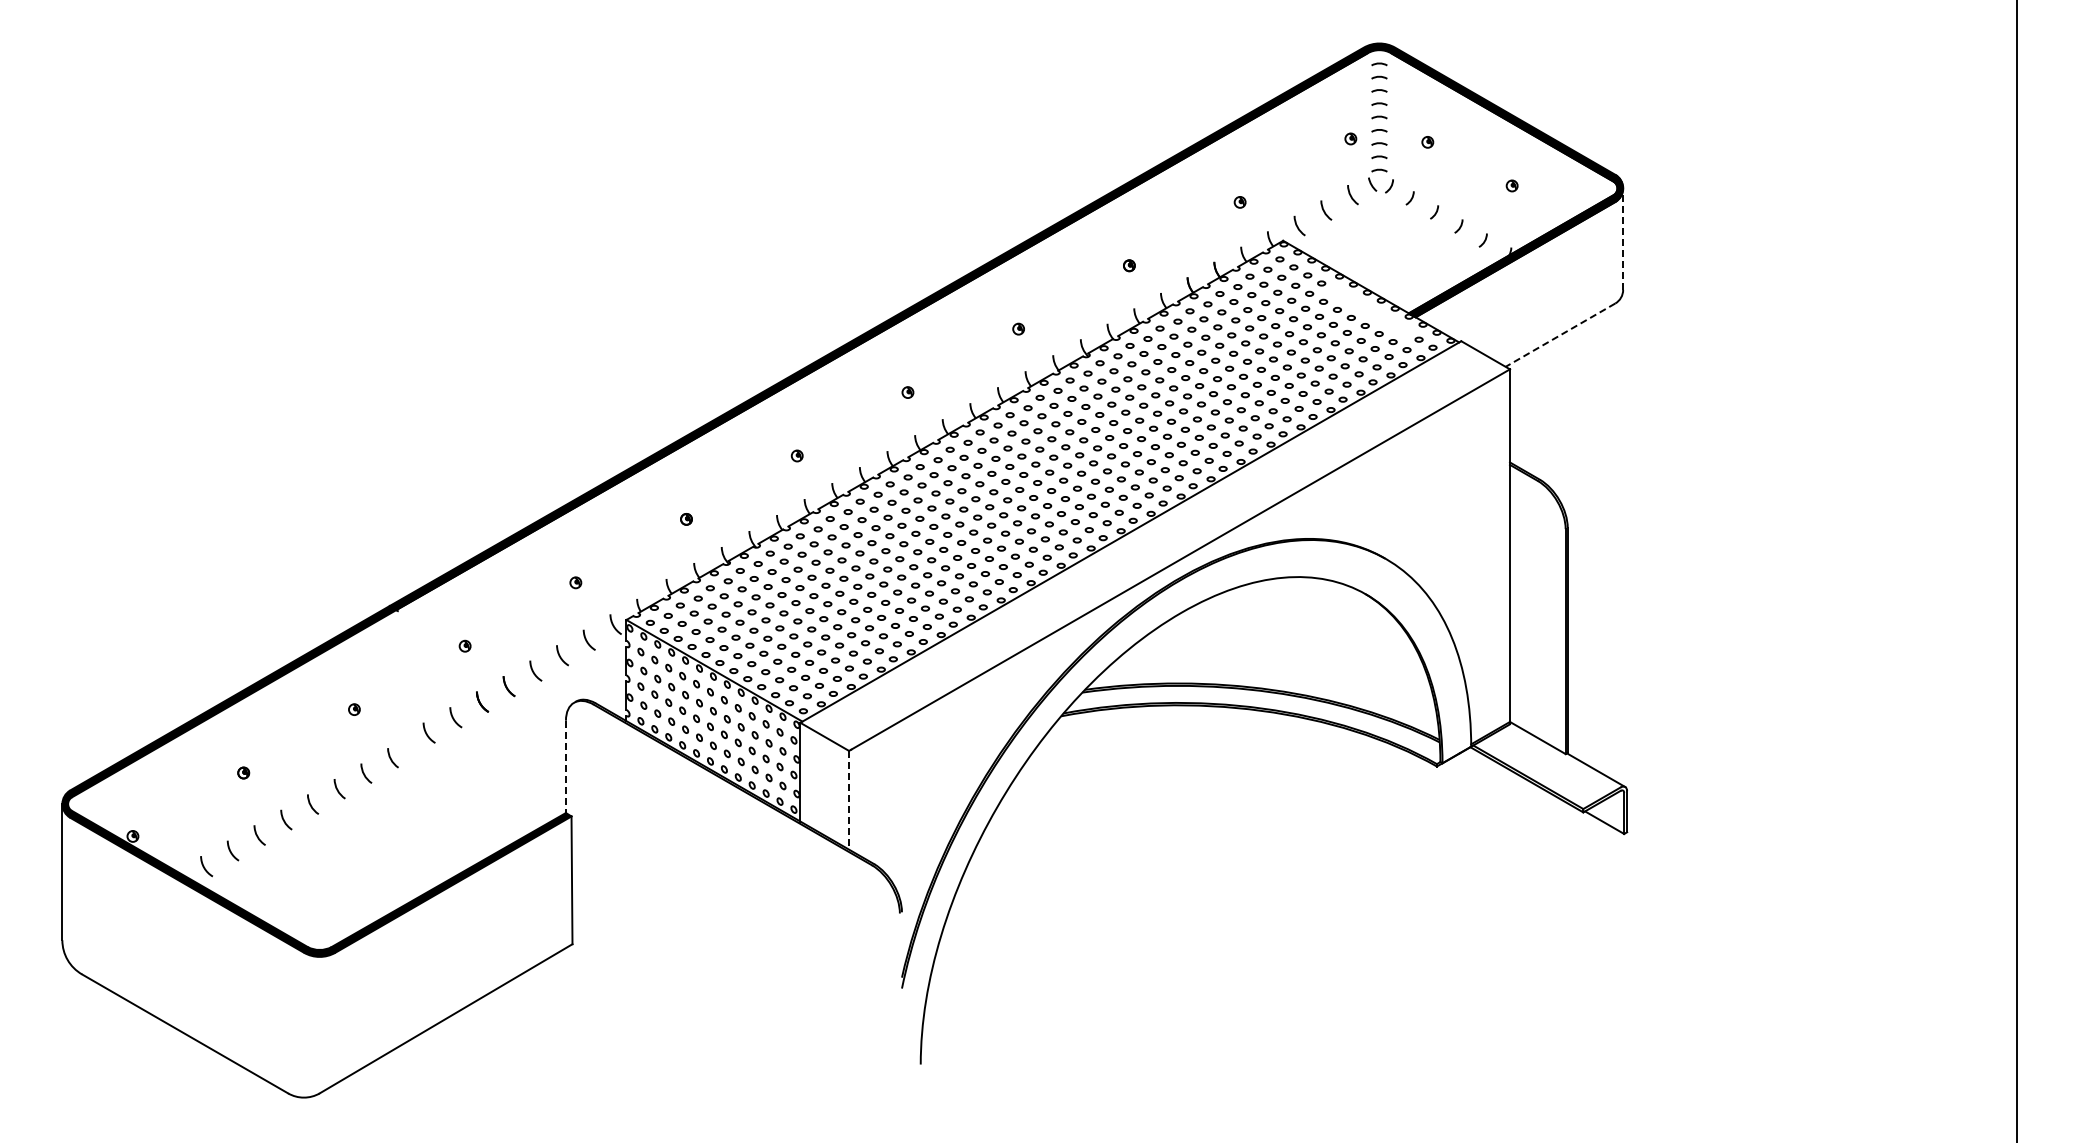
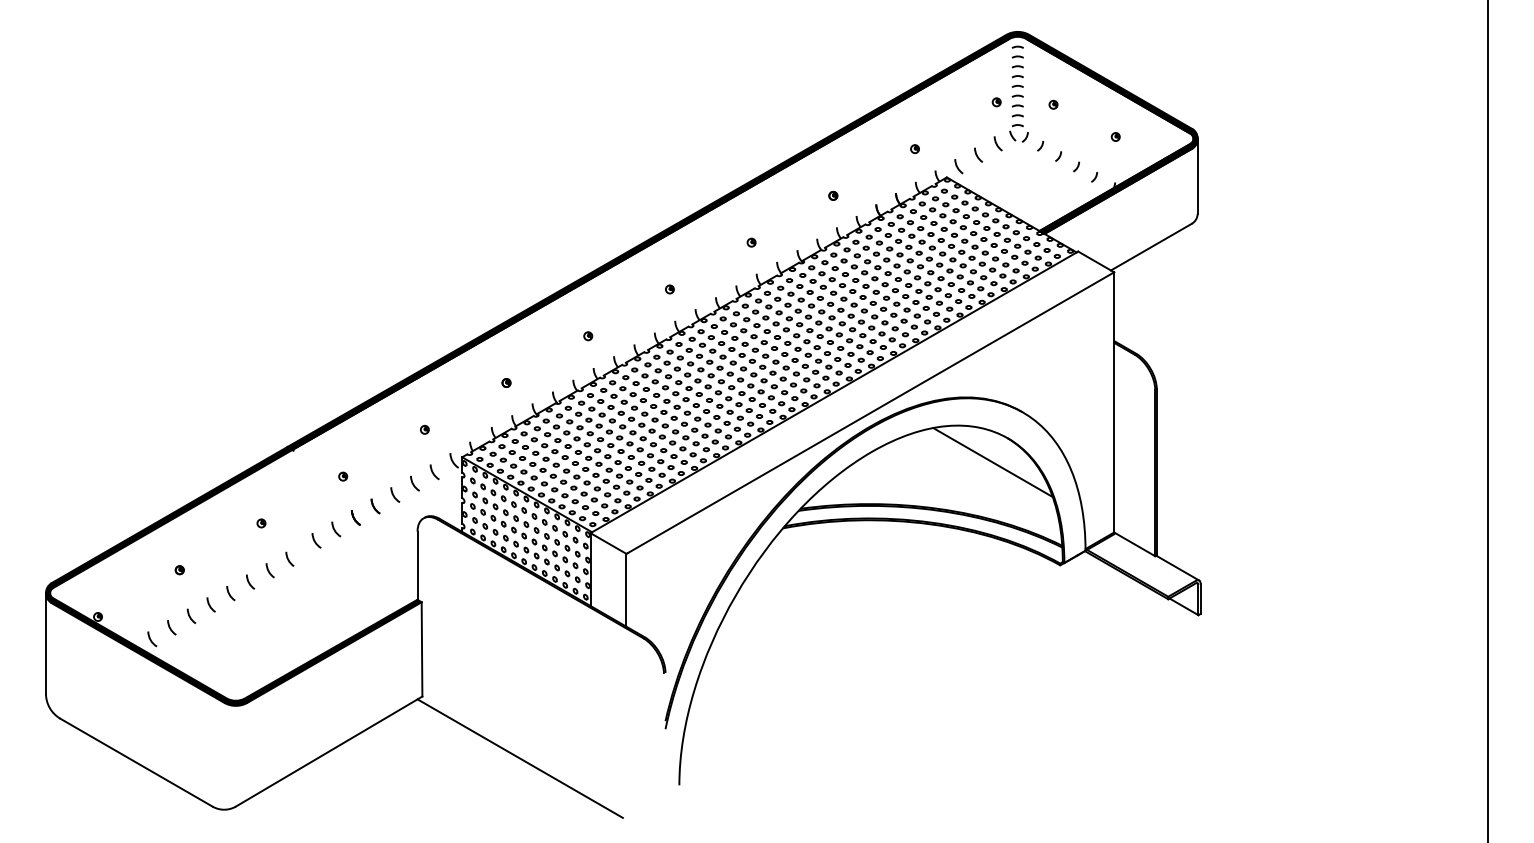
line: (1623, 239) -> (1197, 176), dashed -> solid
part: (1370, 311) -> (1011, 229), added
line: (1560, 335) -> (1151, 247), dashed -> solid
line: (1345, 626) -> (992, 462), added
line: (565, 767) -> (417, 566), dashed -> solid
line: (849, 800) -> (626, 590), dashed -> solid
line: (704, 1028) -> (519, 758), added

